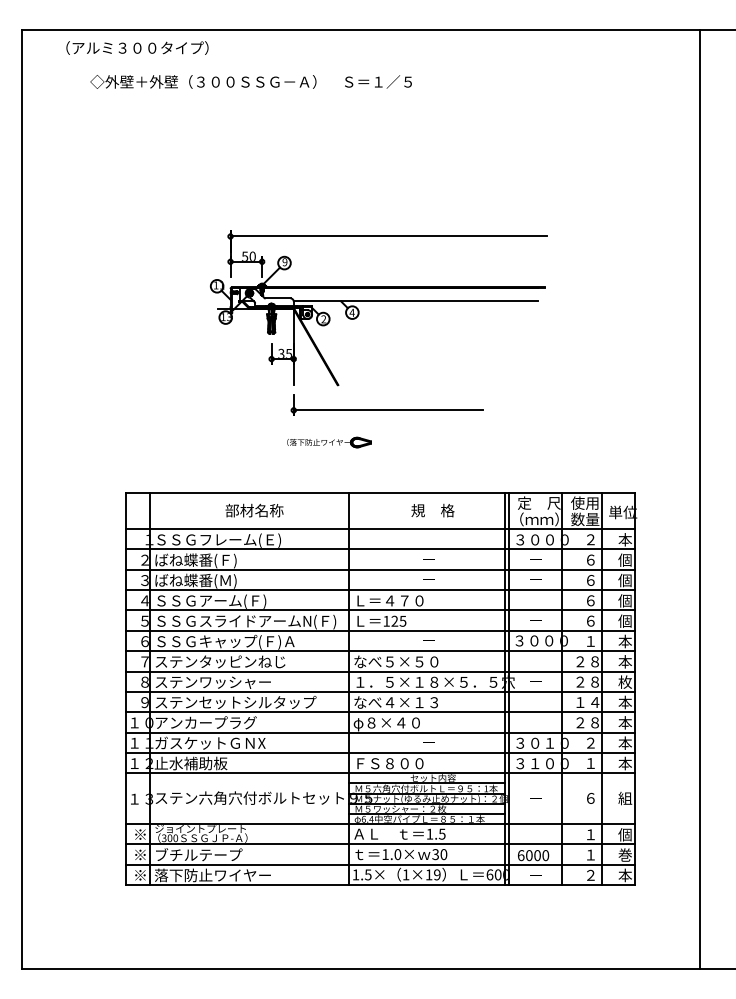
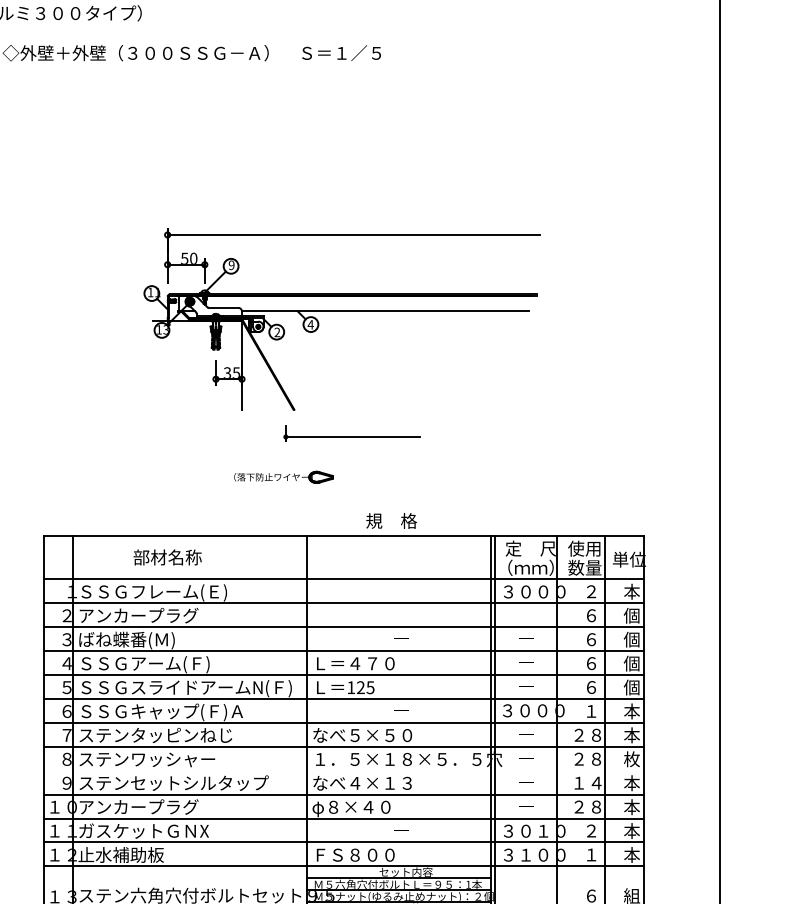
part: (386, 404) -> (351, 432), size x0.6
text: (254, 510) -> (167, 557), moved
text: (432, 510) -> (391, 520), moved
text: (205, 560) -> (138, 616), ばね蝶番(Ｆ) -> アンカープラグ
line: (380, 691) -> (344, 770), removed

